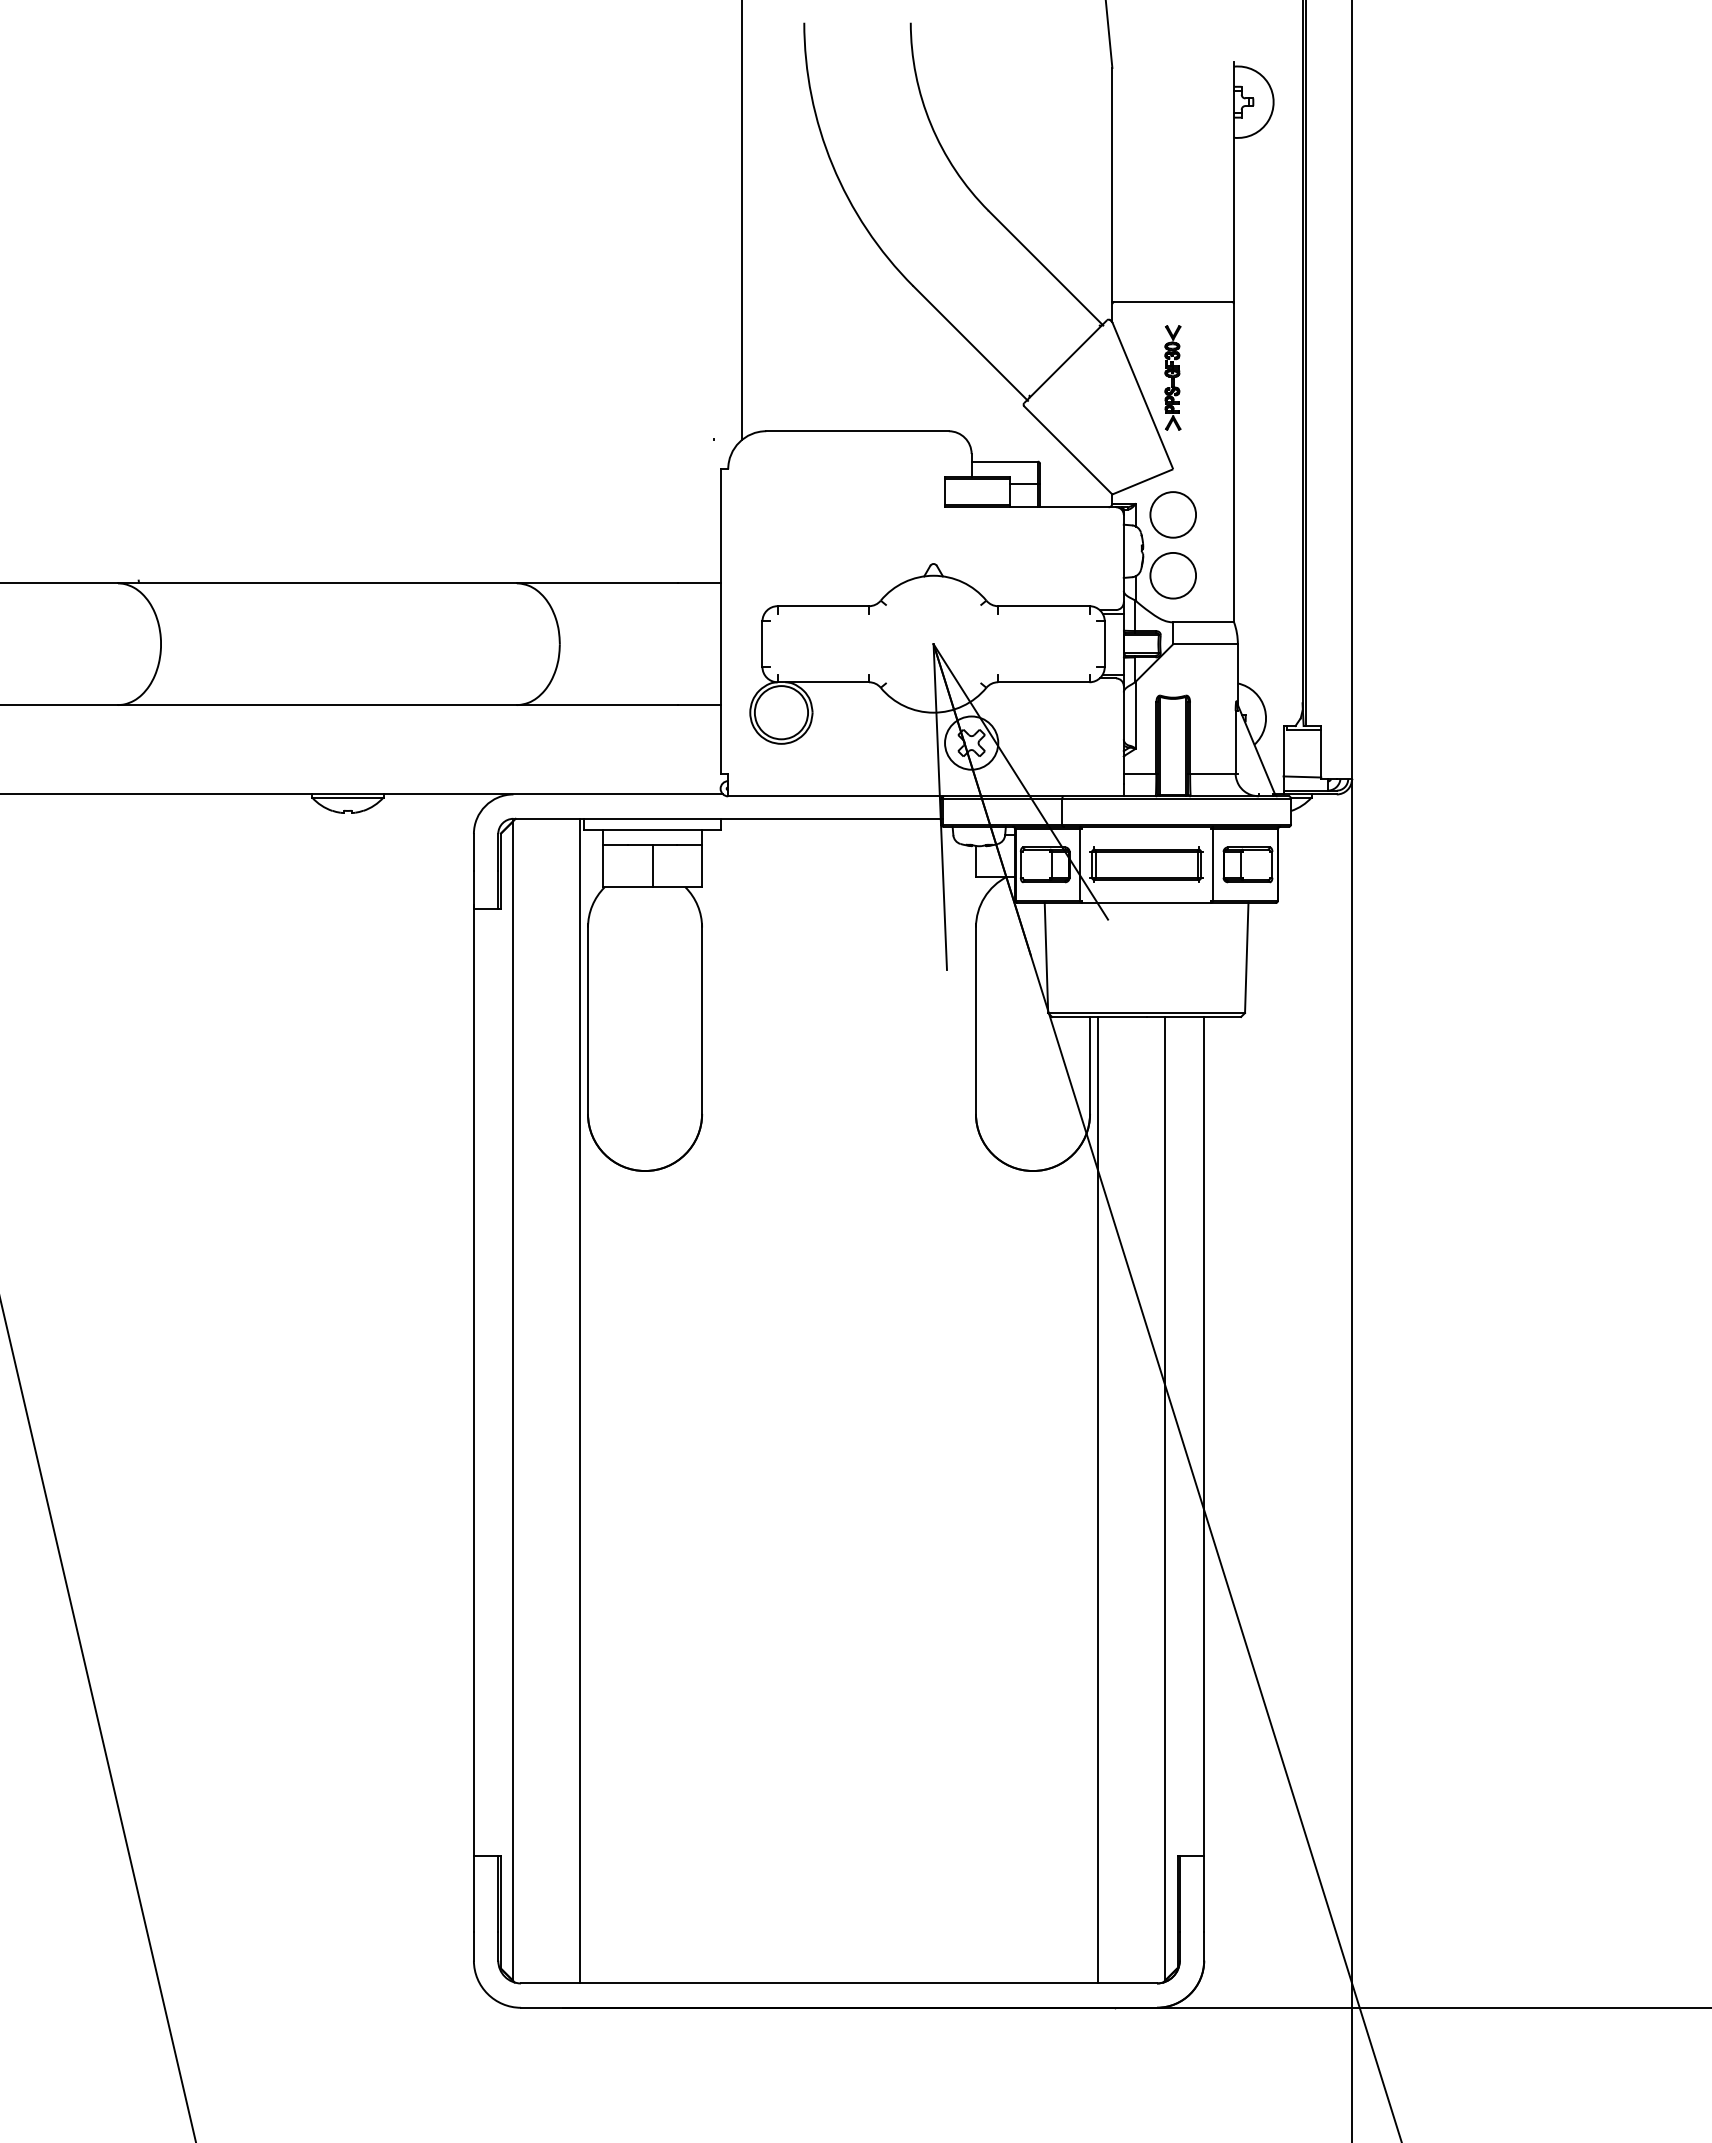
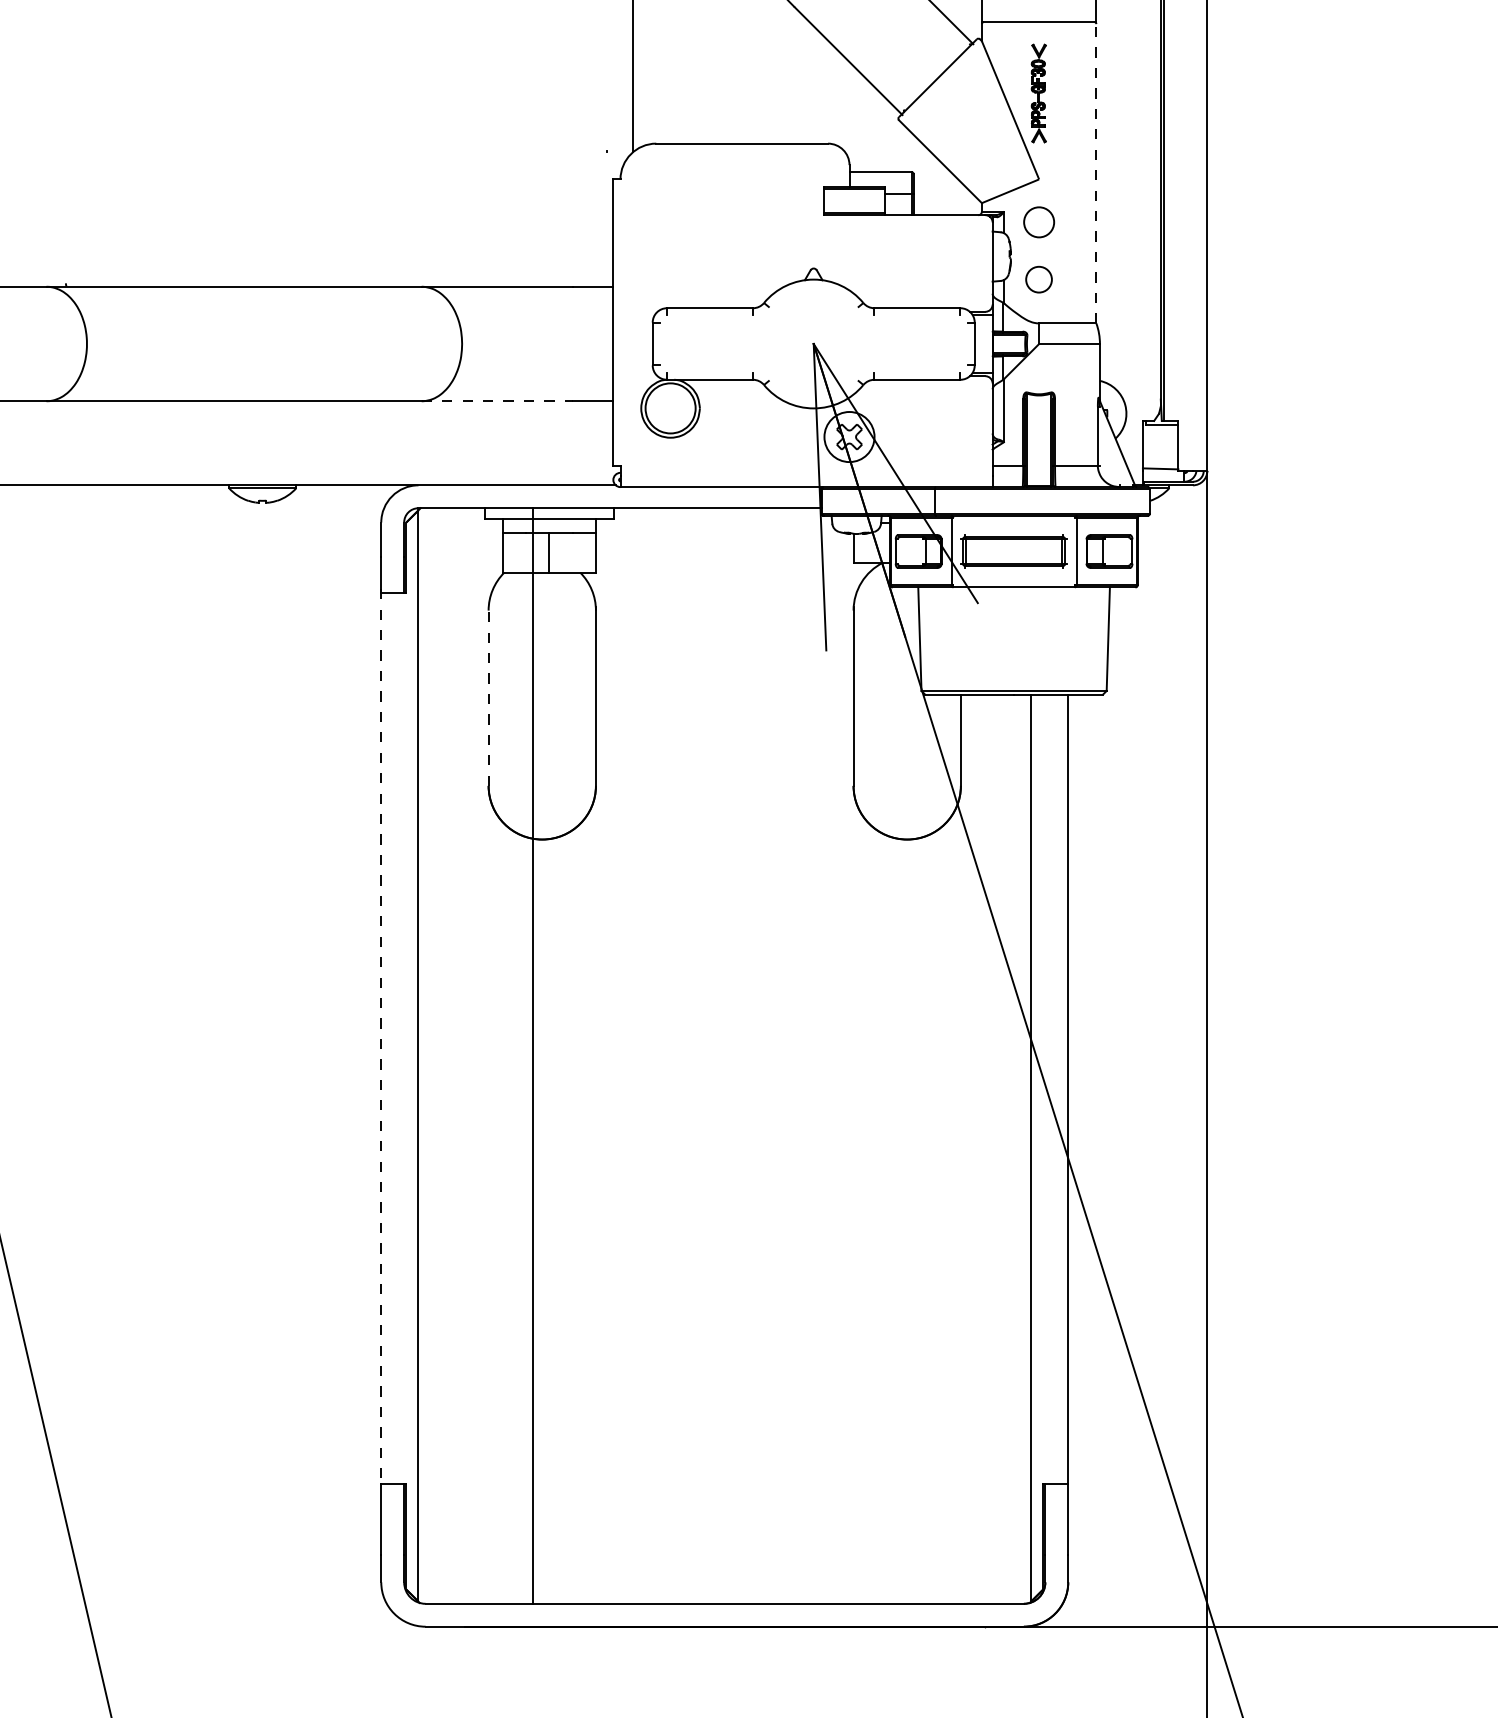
line: (1234, 462) -> (1096, 173), solid -> dashed
circle: (1173, 514) -> (1039, 221), size x0.7
circle: (1172, 575) -> (1038, 279), size x0.6
line: (597, 705) -> (497, 401), solid -> dashed
line: (588, 1018) -> (489, 696), solid -> dashed
line: (473, 1380) -> (380, 1036), solid -> dashed
line: (580, 1400) -> (533, 1055), moved
line: (1097, 1499) -> (967, 1148), removed

